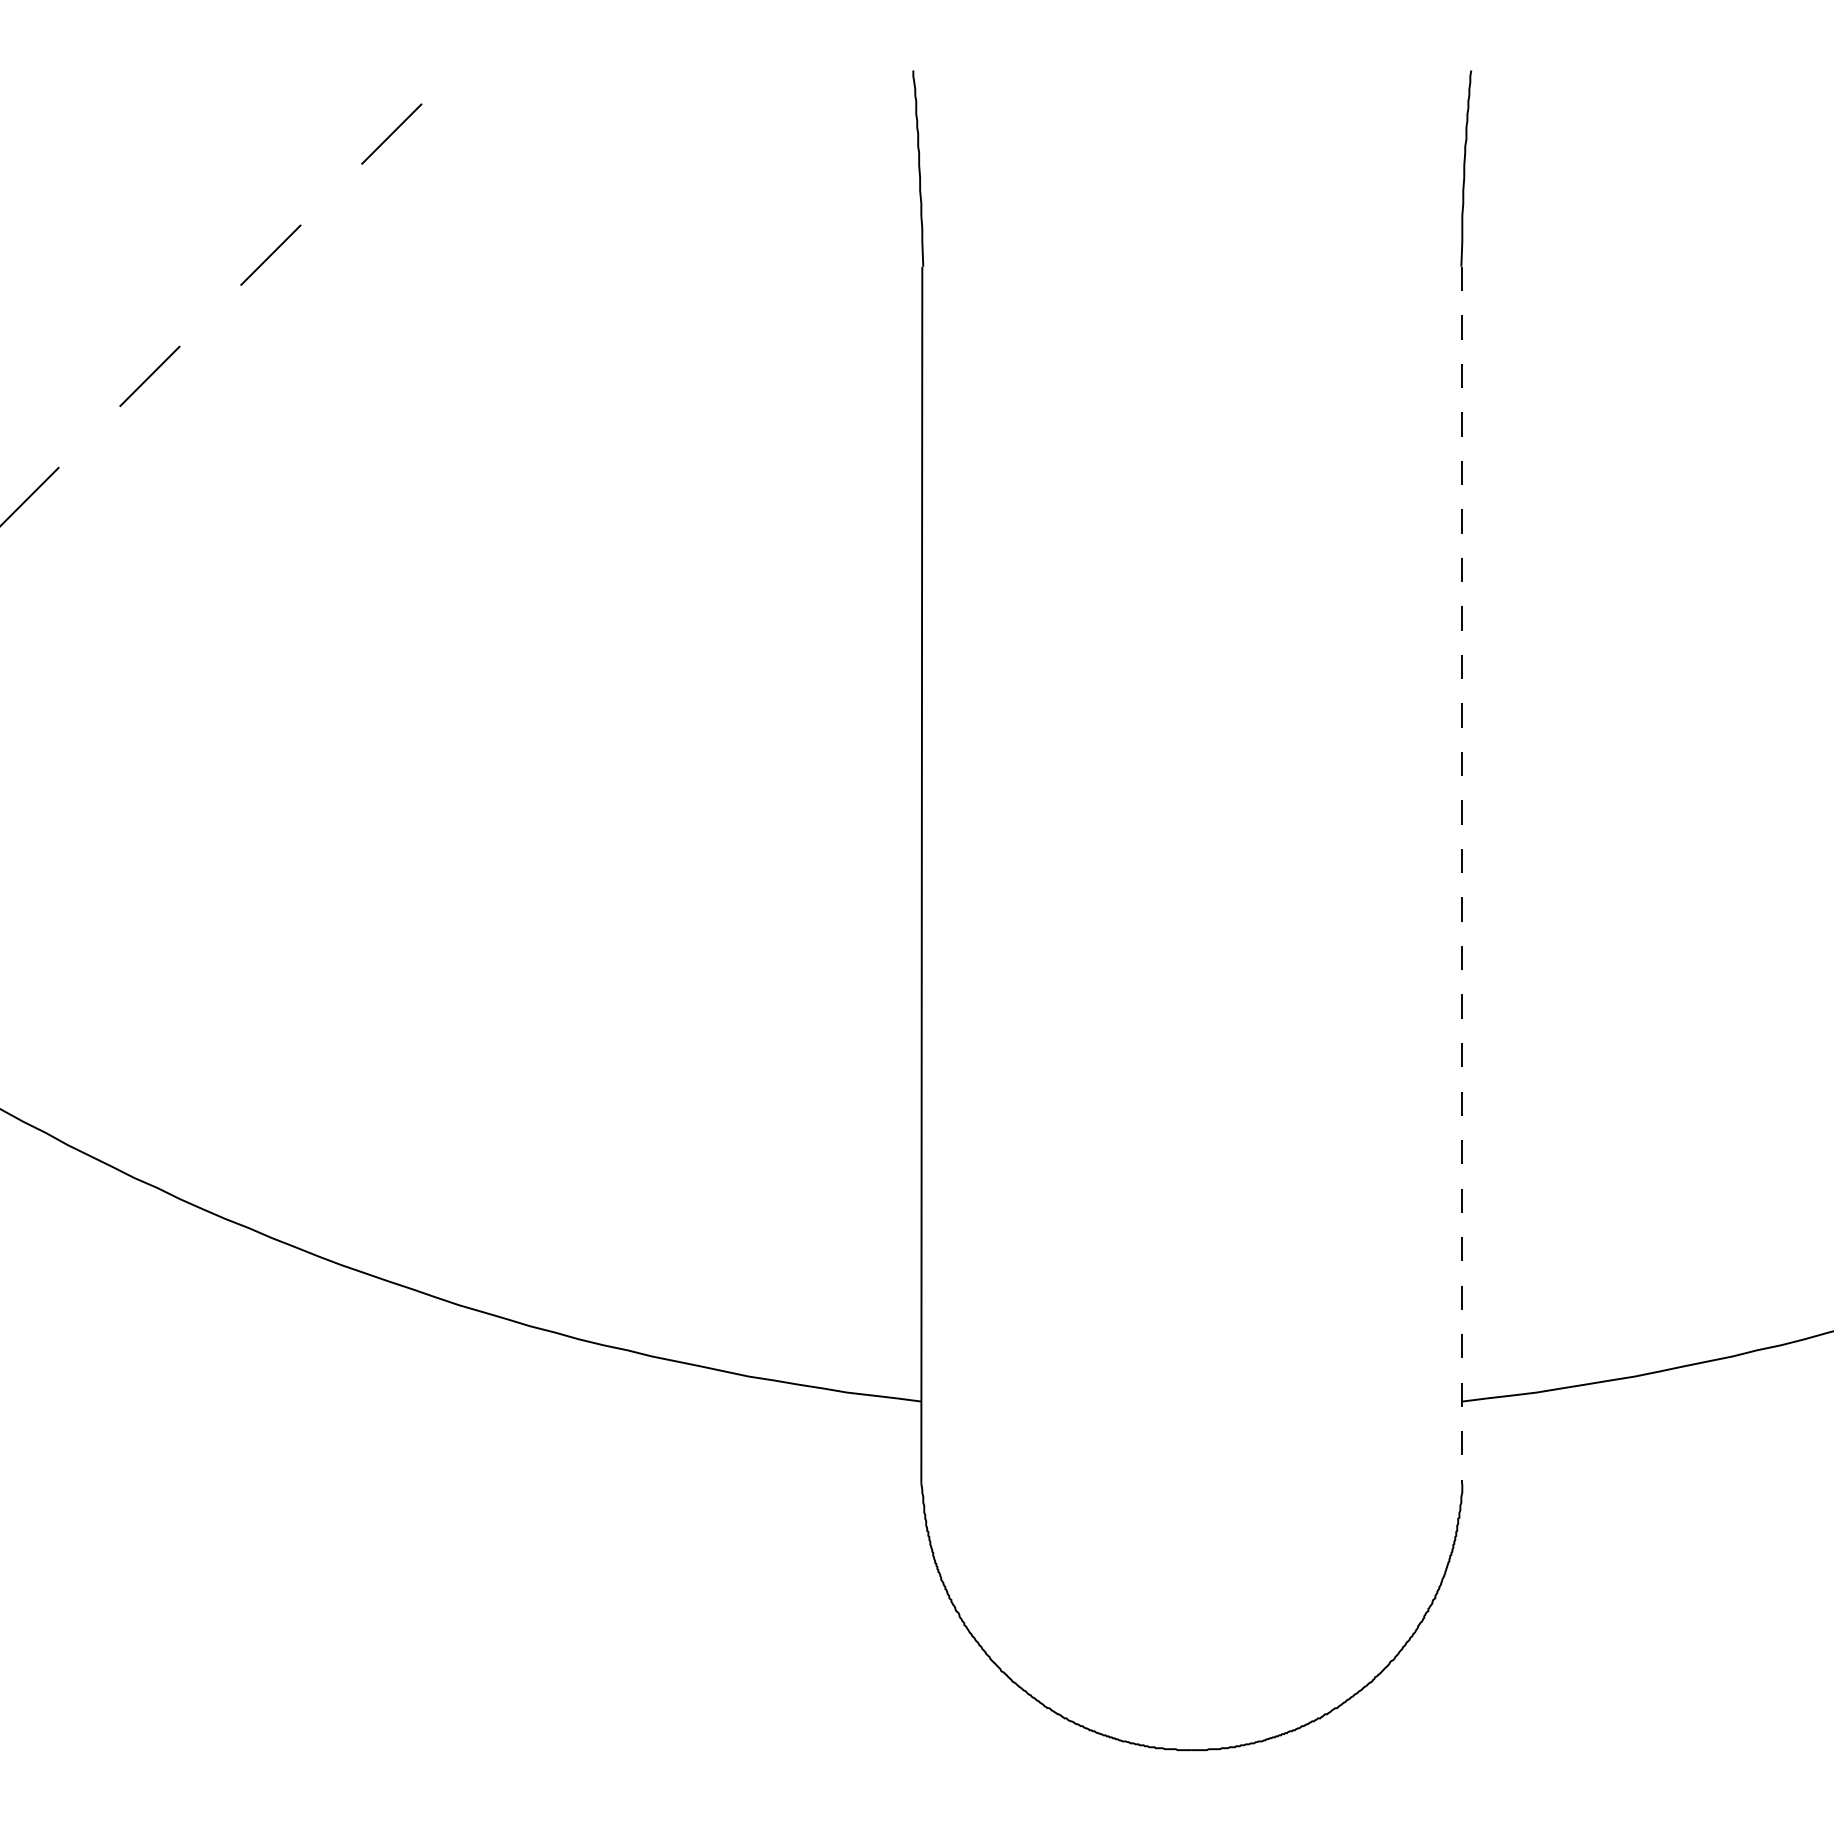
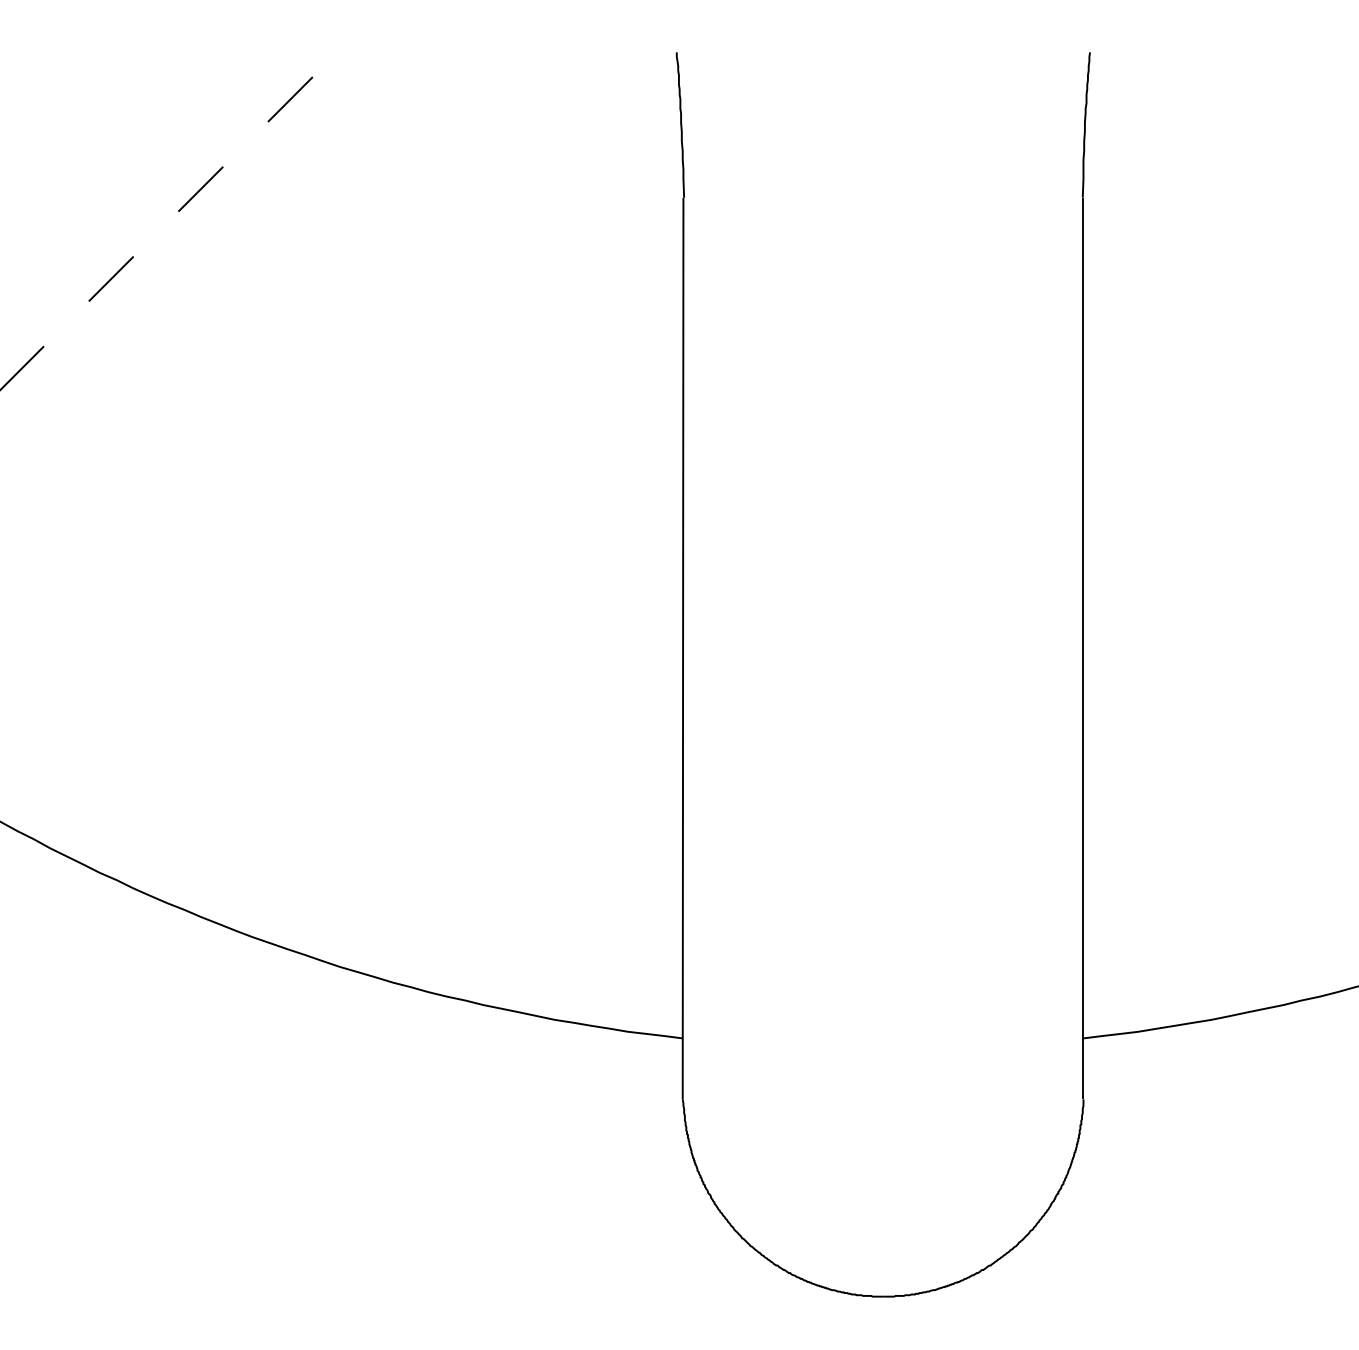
line: (1462, 875) -> (1083, 648), dashed -> solid

